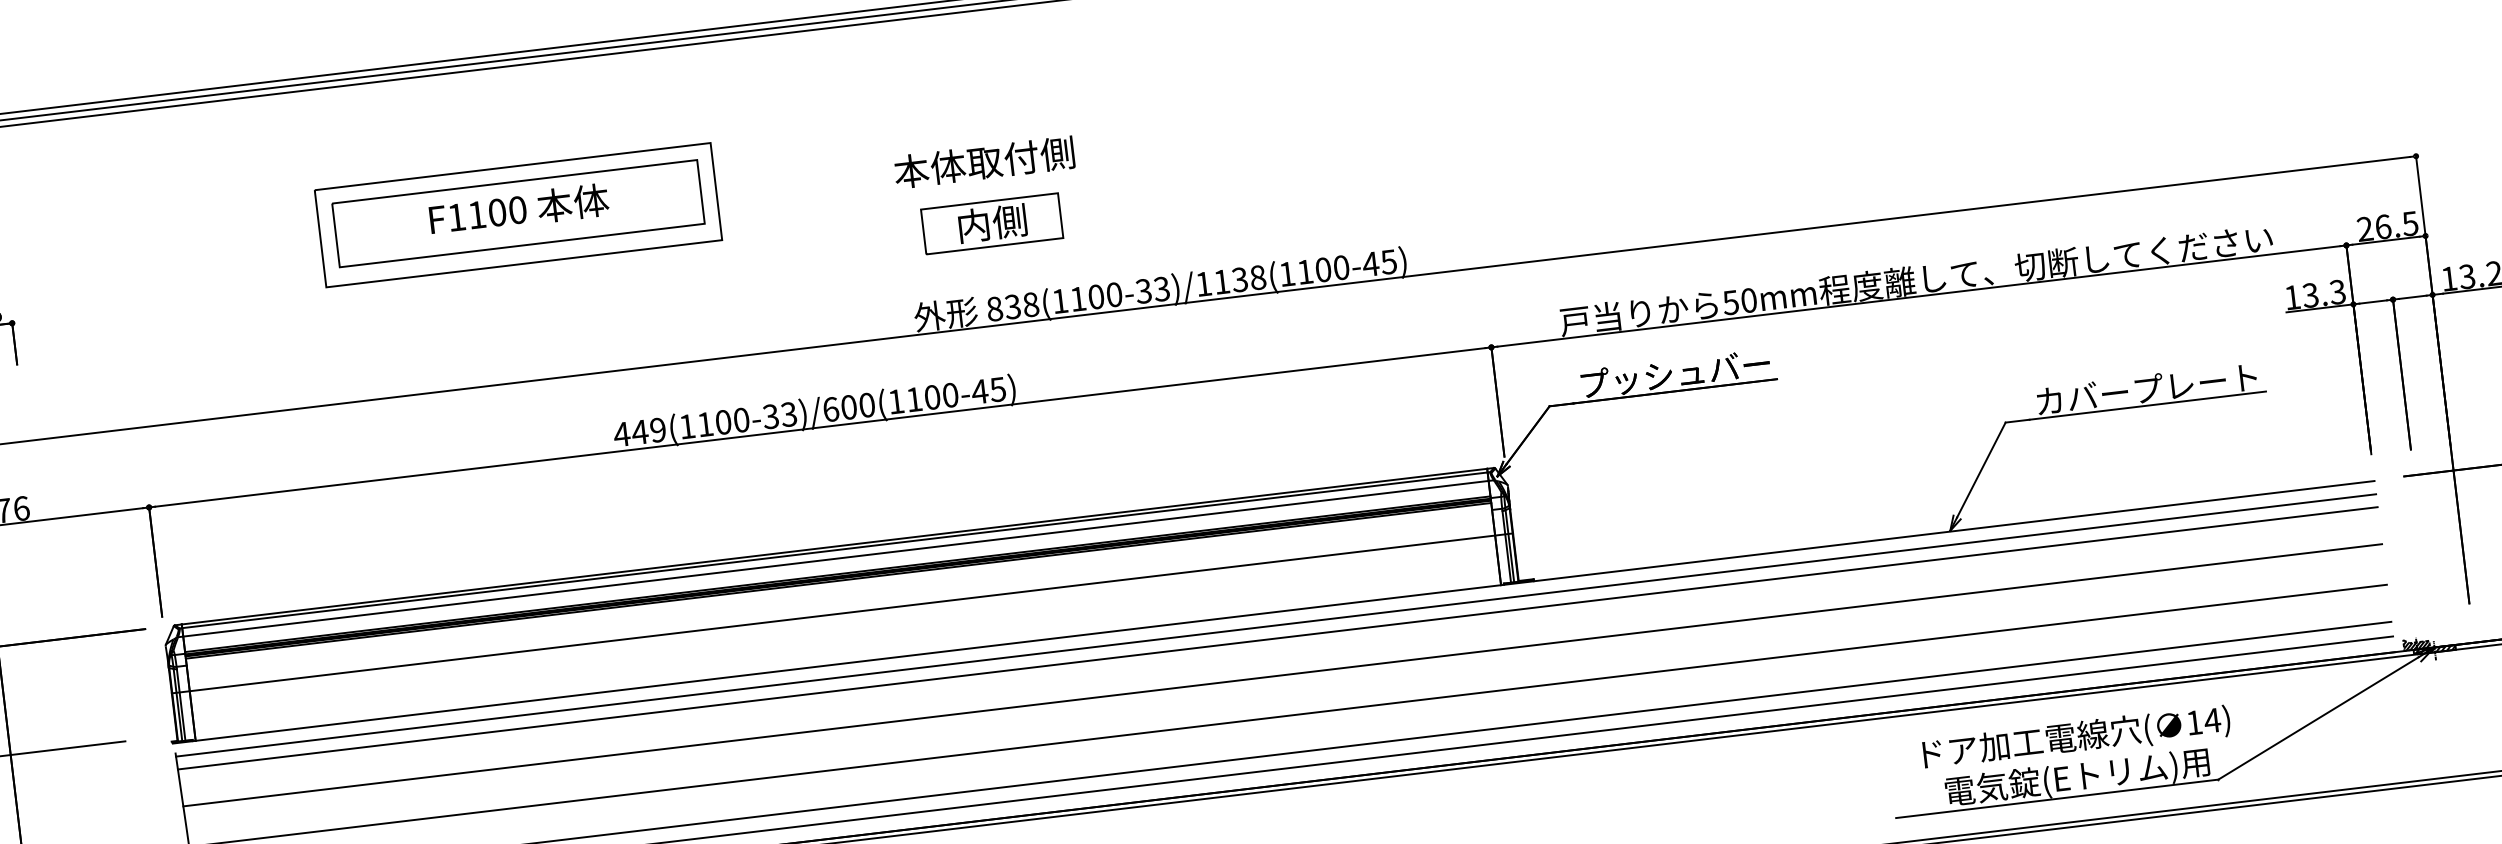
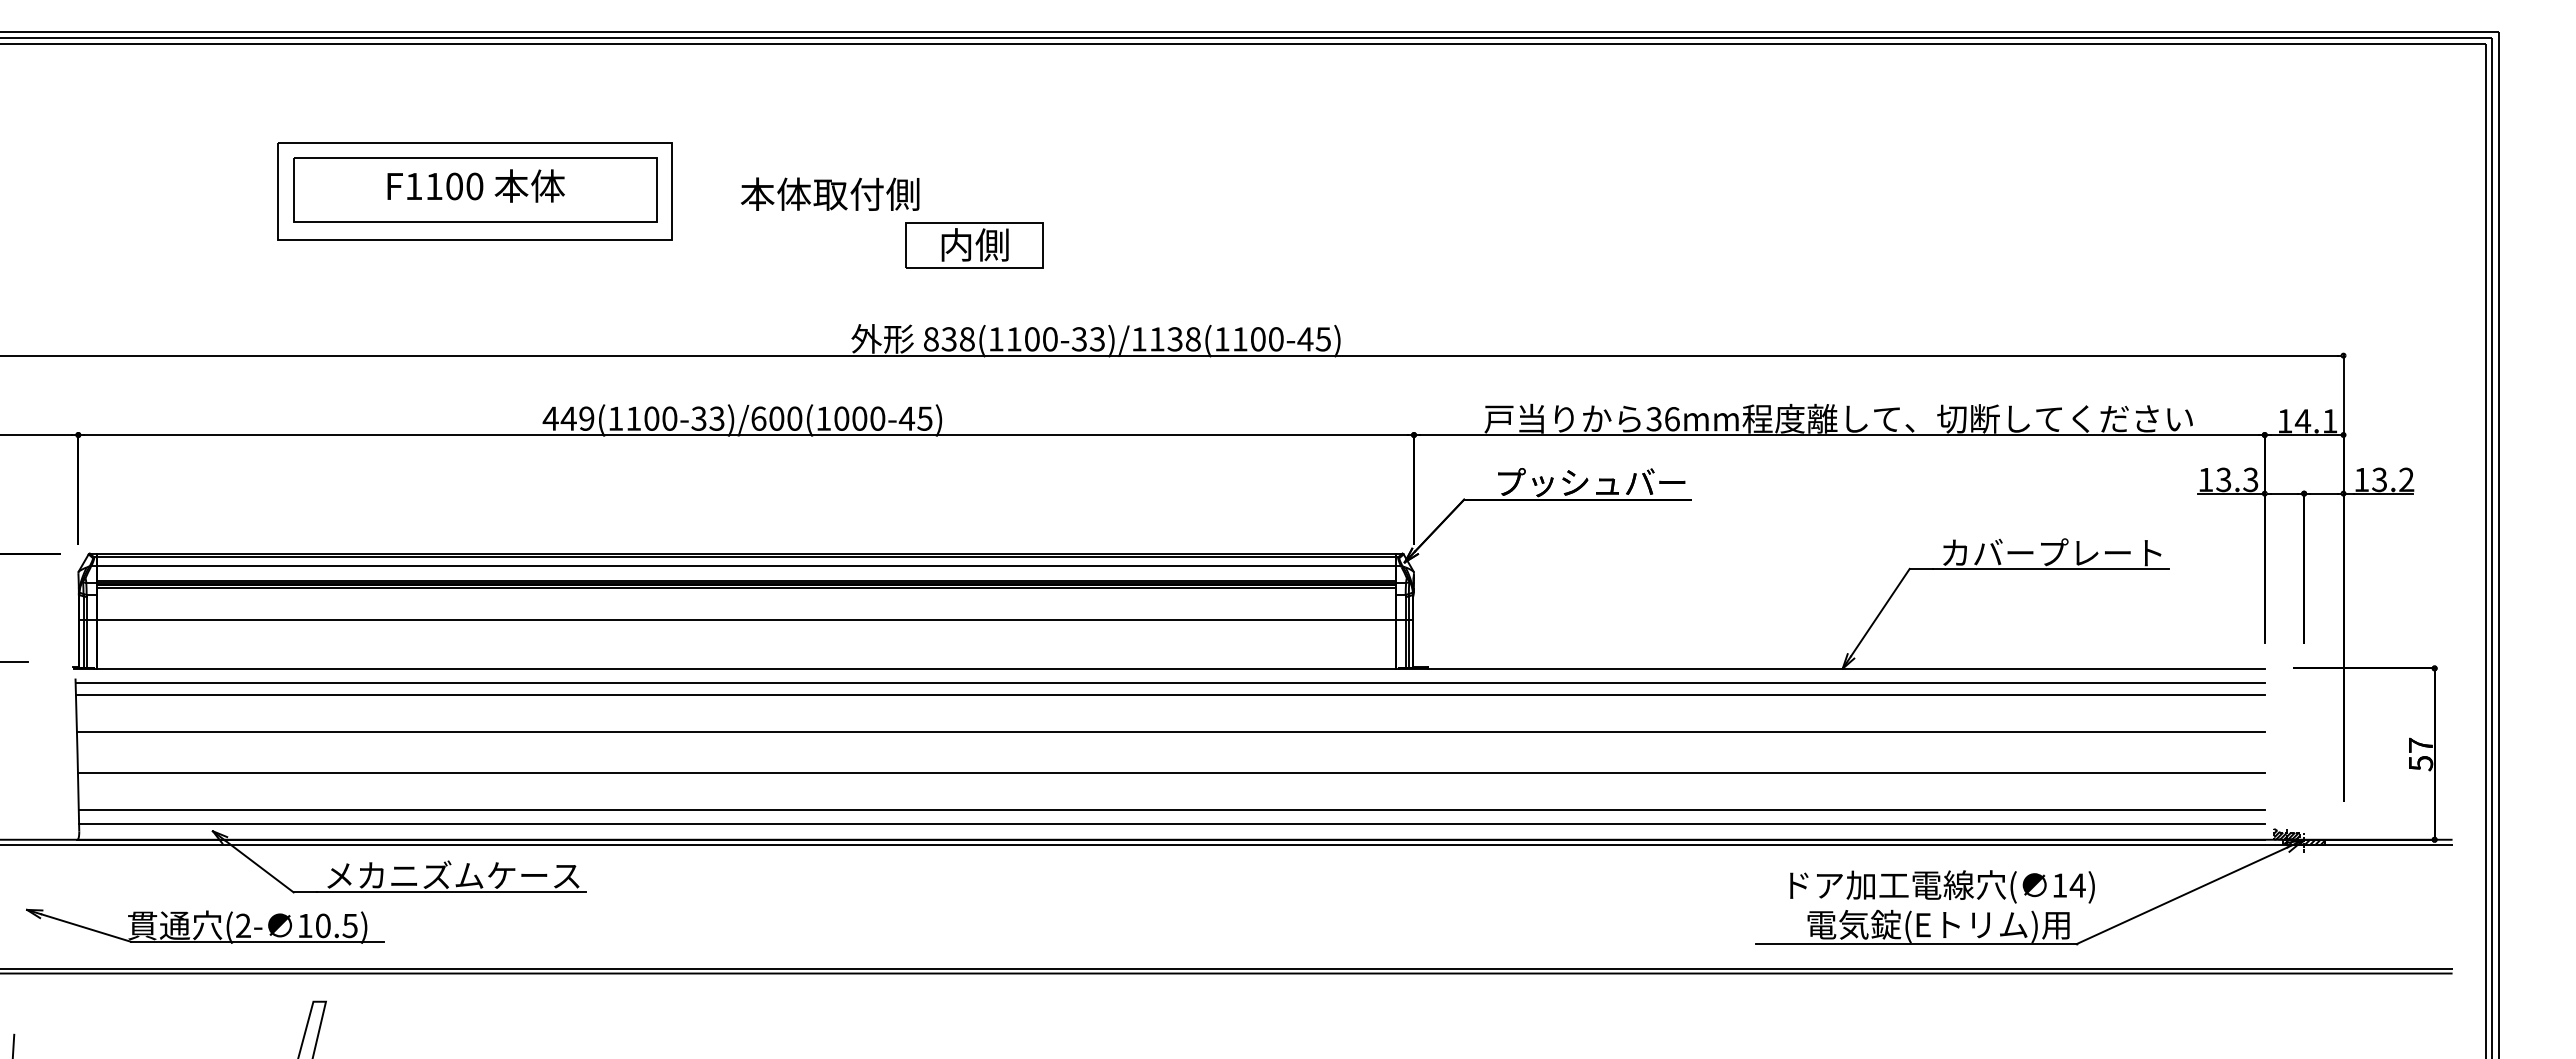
text: (984, 161) -> (830, 193), moved
part: (992, 223) -> (974, 245), moved
text: (2387, 226) -> (2307, 421), 26.5 -> 14.1
text: (1739, 302) -> (1662, 419), 50mm -> 36mm
text: (914, 399) -> (841, 418), 449(1100-33)/600(1100-45) -> 449(1100-33)/600(1000-45)

